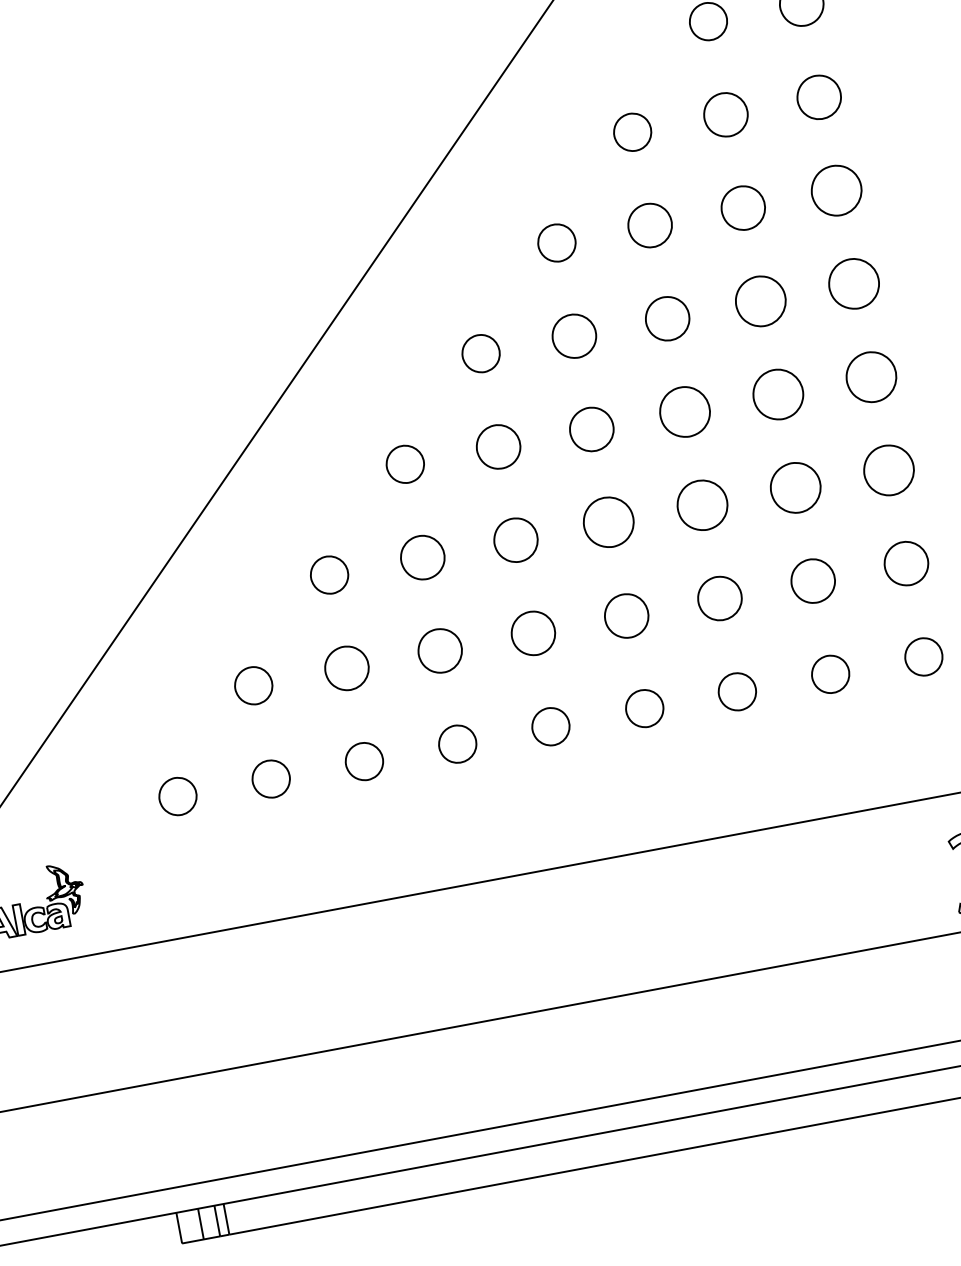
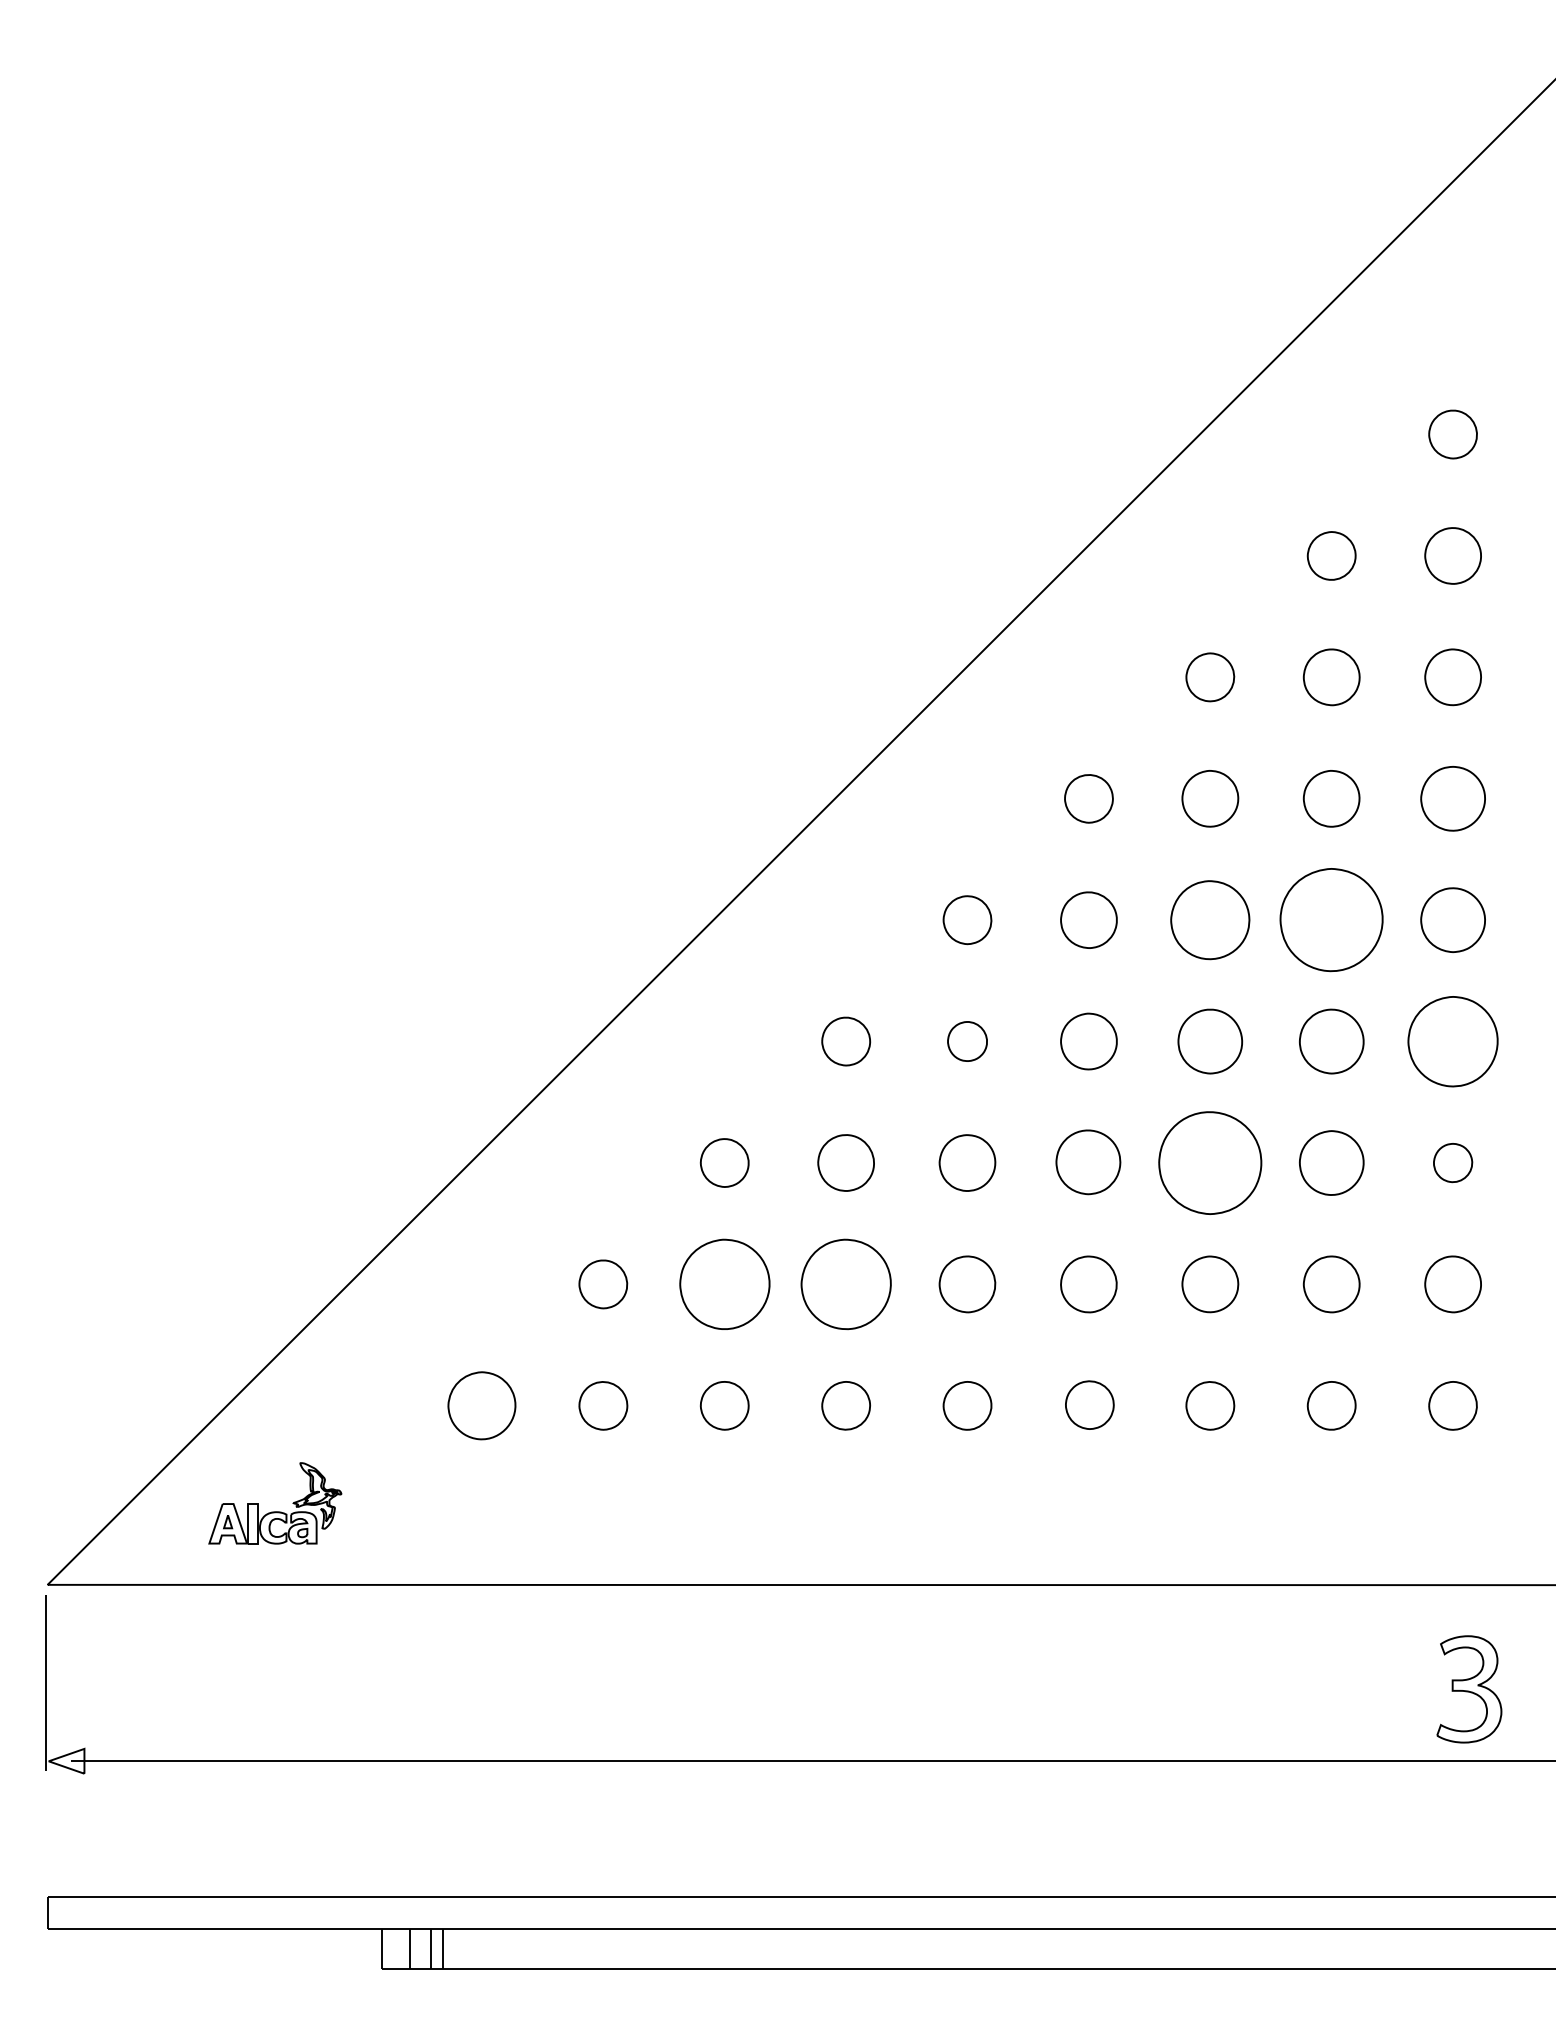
part: (760, 301) -> (1331, 920), size x1.6
part: (667, 318) -> (1210, 919), size x1.4
part: (871, 377) -> (1452, 1041), size x1.4
part: (498, 446) -> (967, 1041), size x0.7
part: (888, 470) -> (1452, 1162), size x0.6
part: (702, 504) -> (1210, 1162), size x1.6
part: (439, 651) -> (845, 1284), size x1.6
part: (346, 668) -> (724, 1284), size x1.6
part: (177, 796) -> (481, 1405), size x1.4

